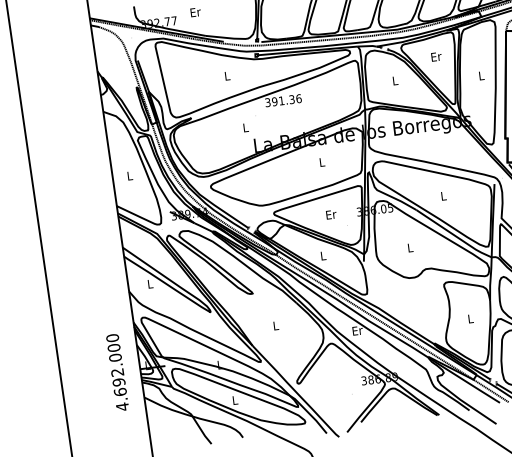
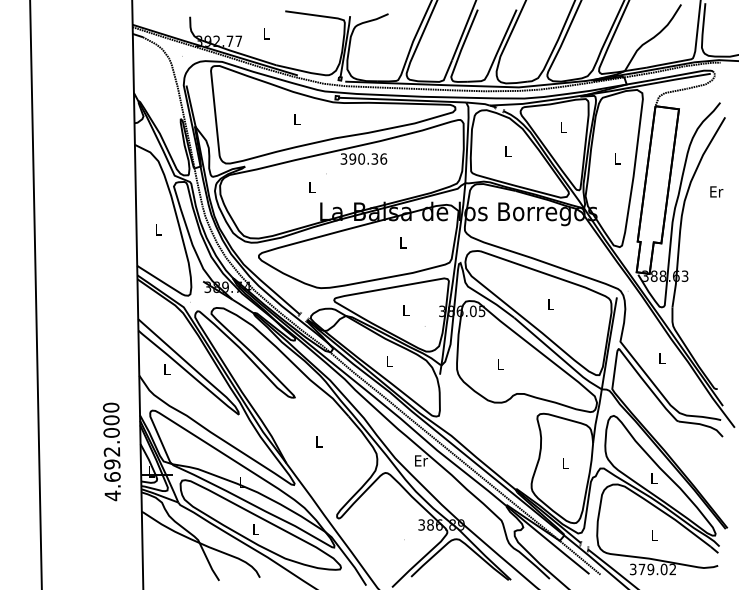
text: (195, 12) -> (266, 33), Er -> L
text: (436, 56) -> (563, 127), Er -> L
text: (281, 100) -> (361, 158), 391.36 -> 390.36
text: (331, 214) -> (406, 309), Er -> L
text: (117, 372) -> (111, 451), moved

